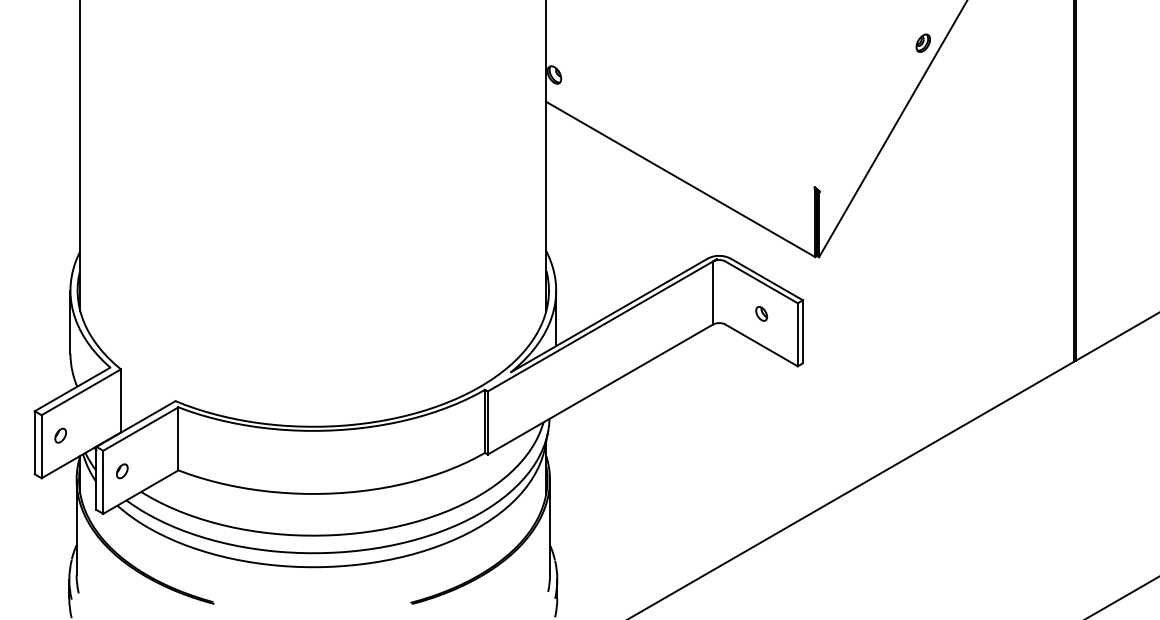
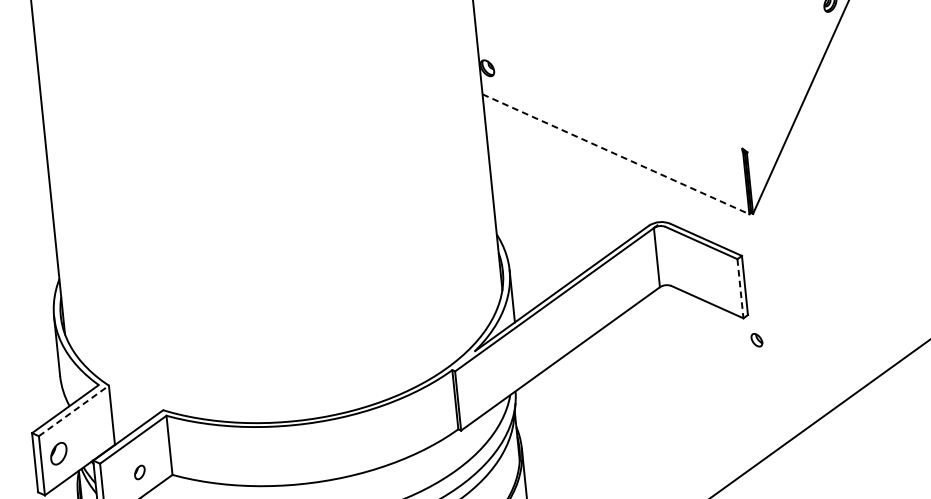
line: (681, 179) -> (616, 154), solid -> dashed
part: (761, 313) -> (756, 339), moved
line: (797, 334) -> (740, 288), solid -> dashed
line: (81, 392) -> (74, 411), solid -> dashed
part: (60, 435) -> (58, 453), size x1.6
part: (122, 471) -> (140, 472), moved

